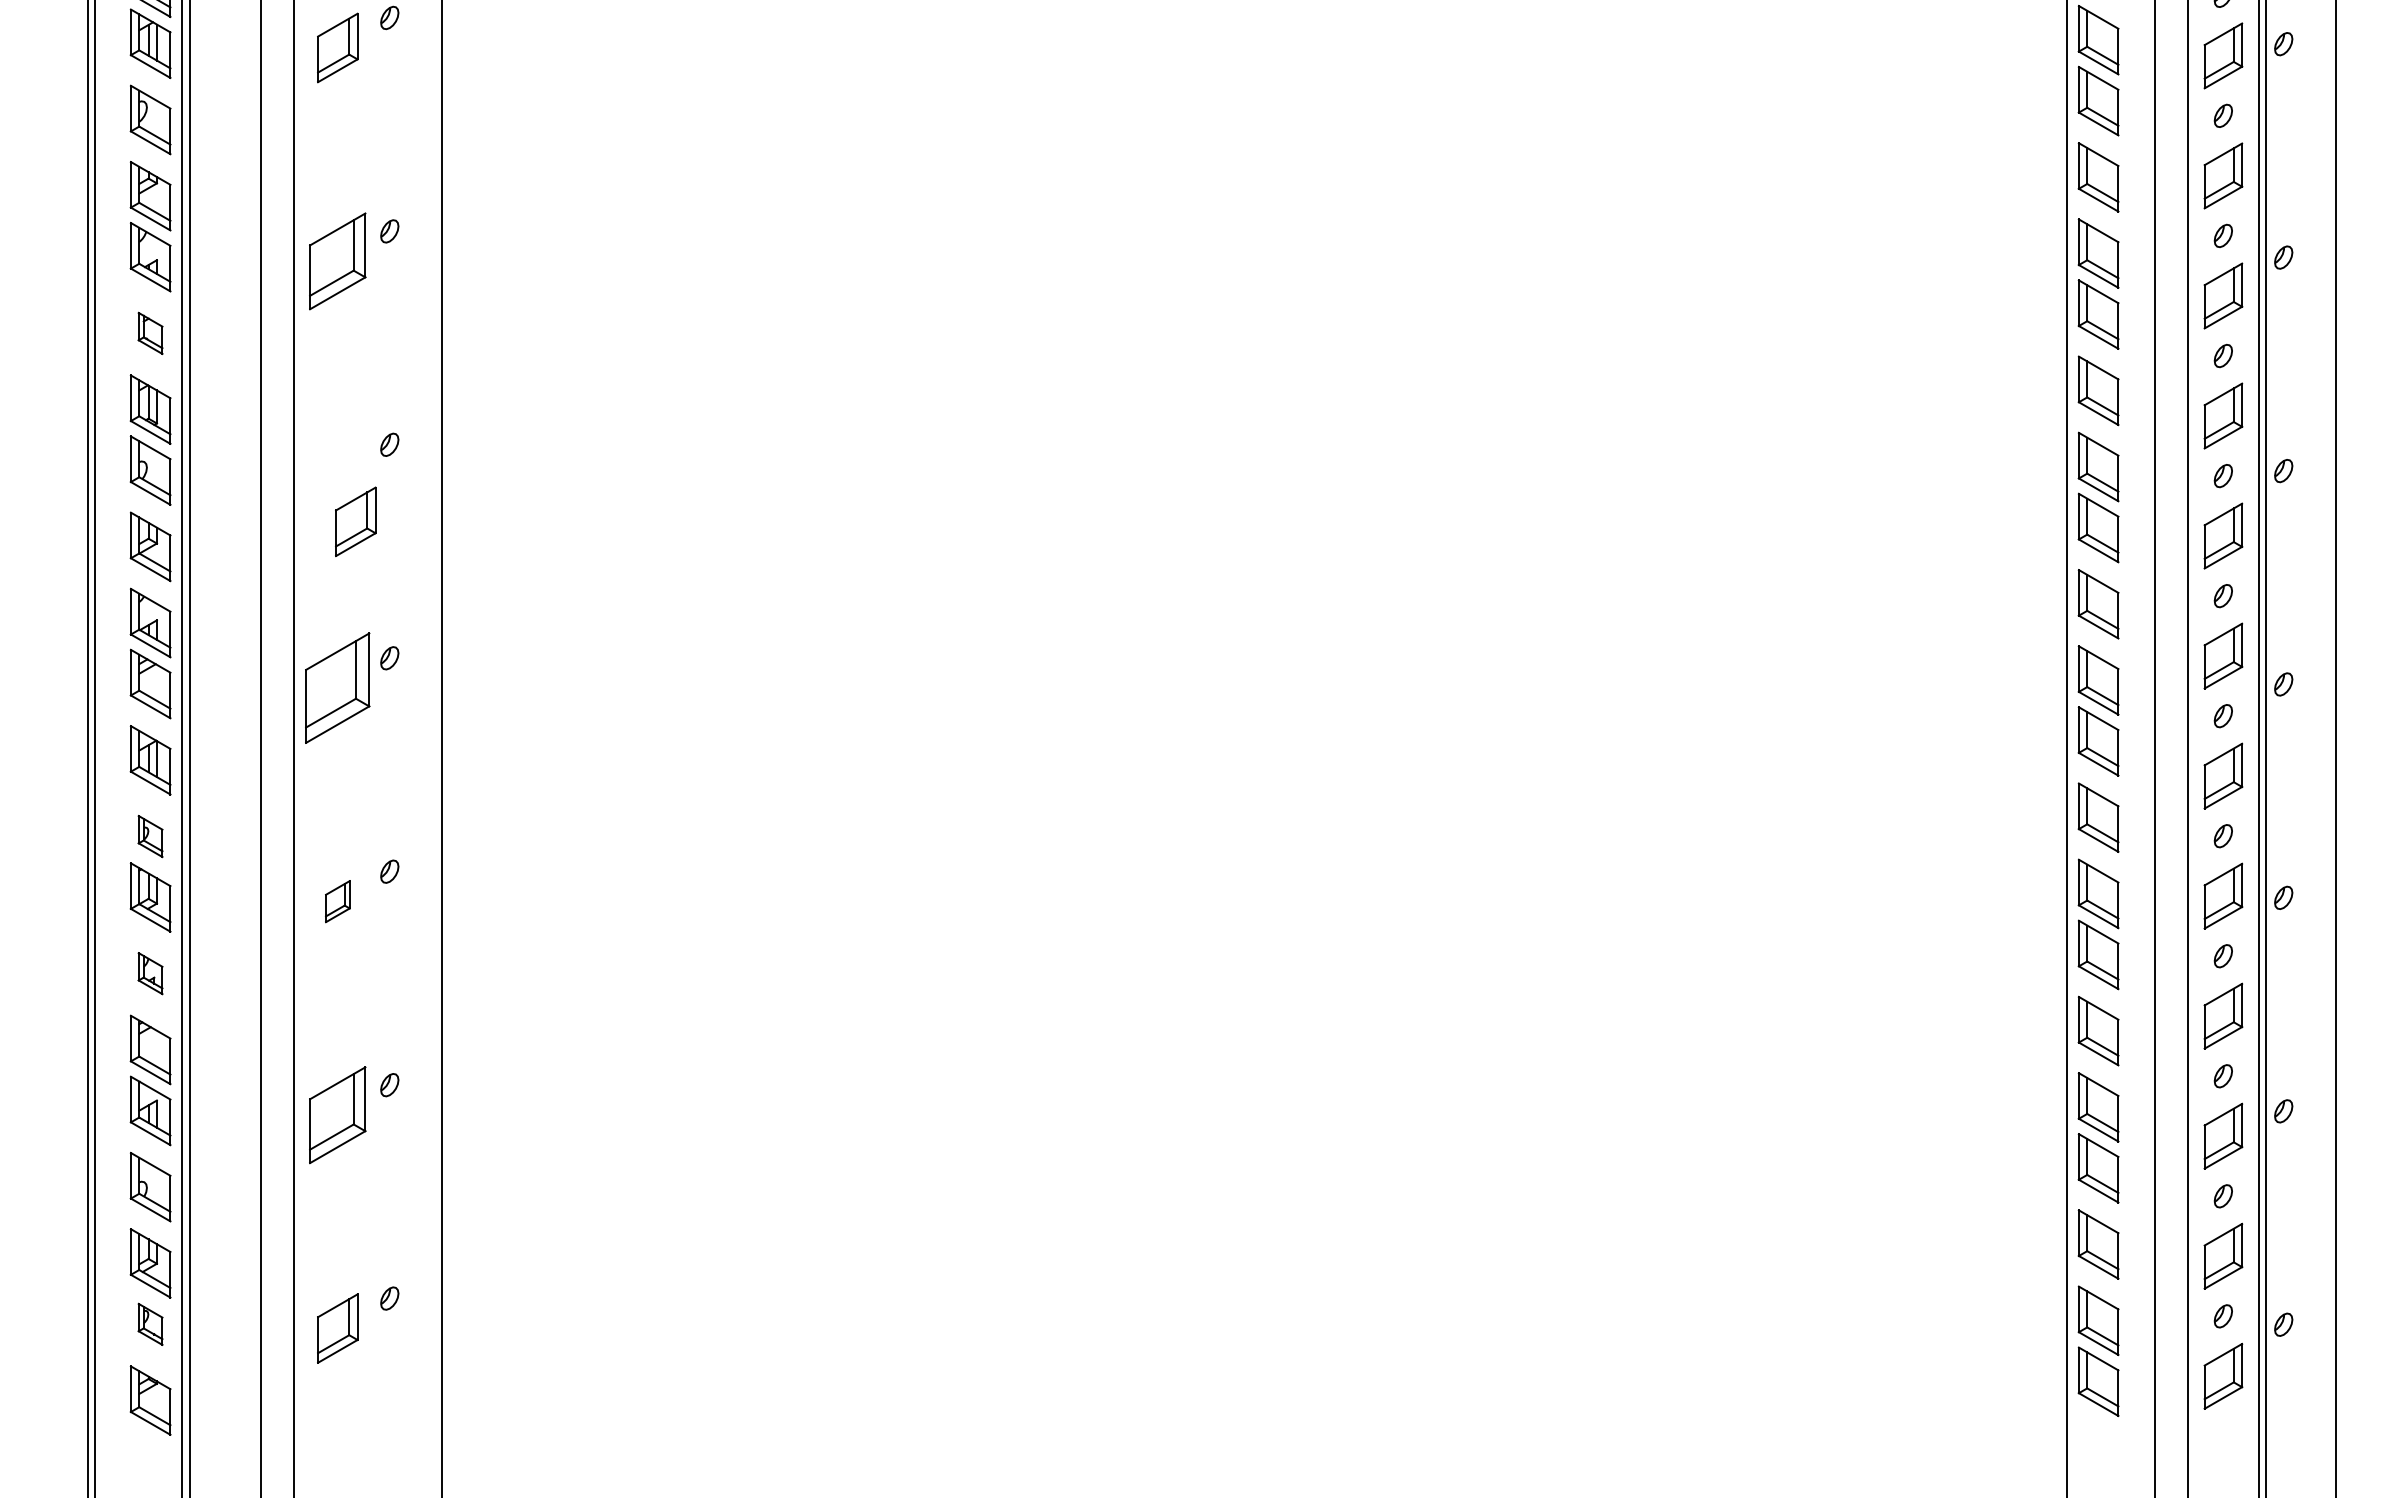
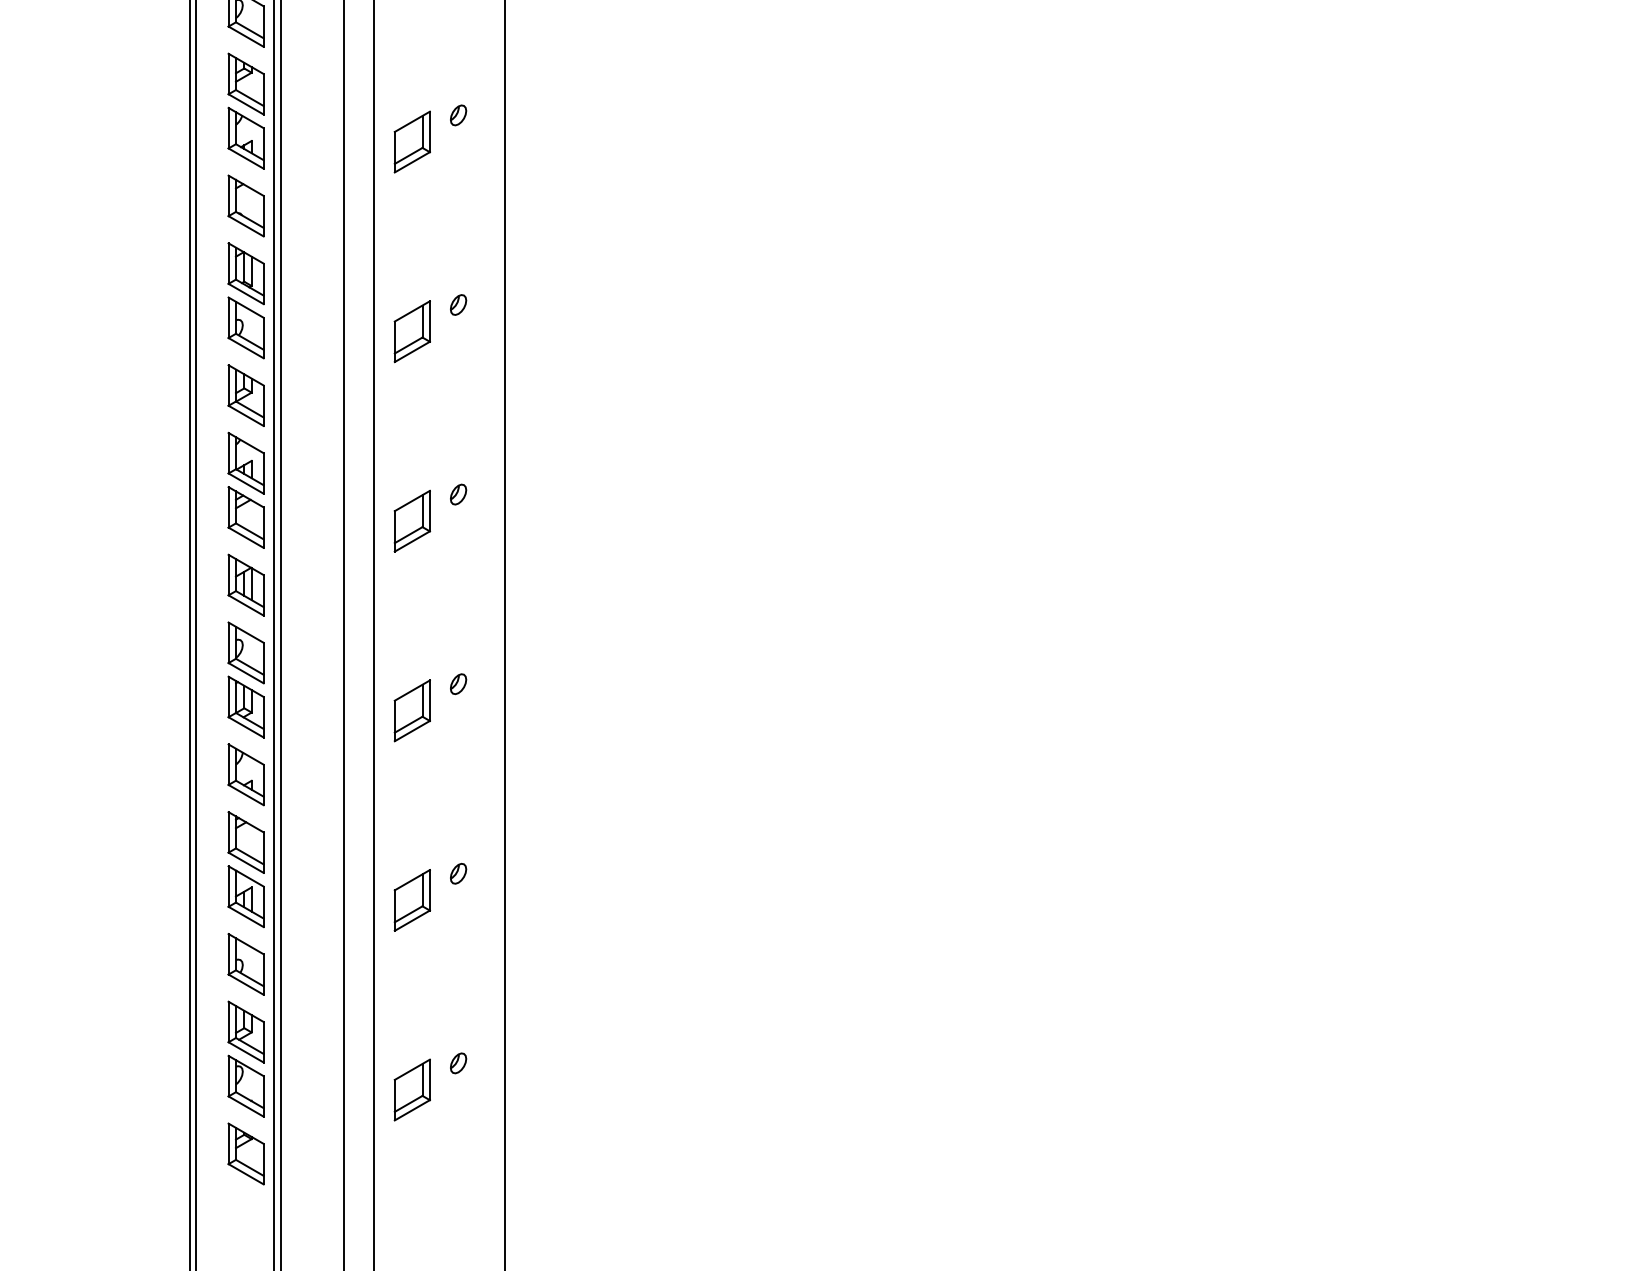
part: (337, 261) -> (412, 142), size x0.71
part: (150, 333) -> (245, 206), size x1.67
part: (355, 521) -> (412, 331), moved
part: (337, 688) -> (412, 521), size x0.62
part: (150, 836) -> (245, 652), size x1.67
part: (337, 901) -> (412, 710), size x1.67
part: (150, 973) -> (245, 774), size x1.67
part: (337, 1114) -> (412, 899), size x0.71
part: (150, 1324) -> (245, 1086), size x1.67

